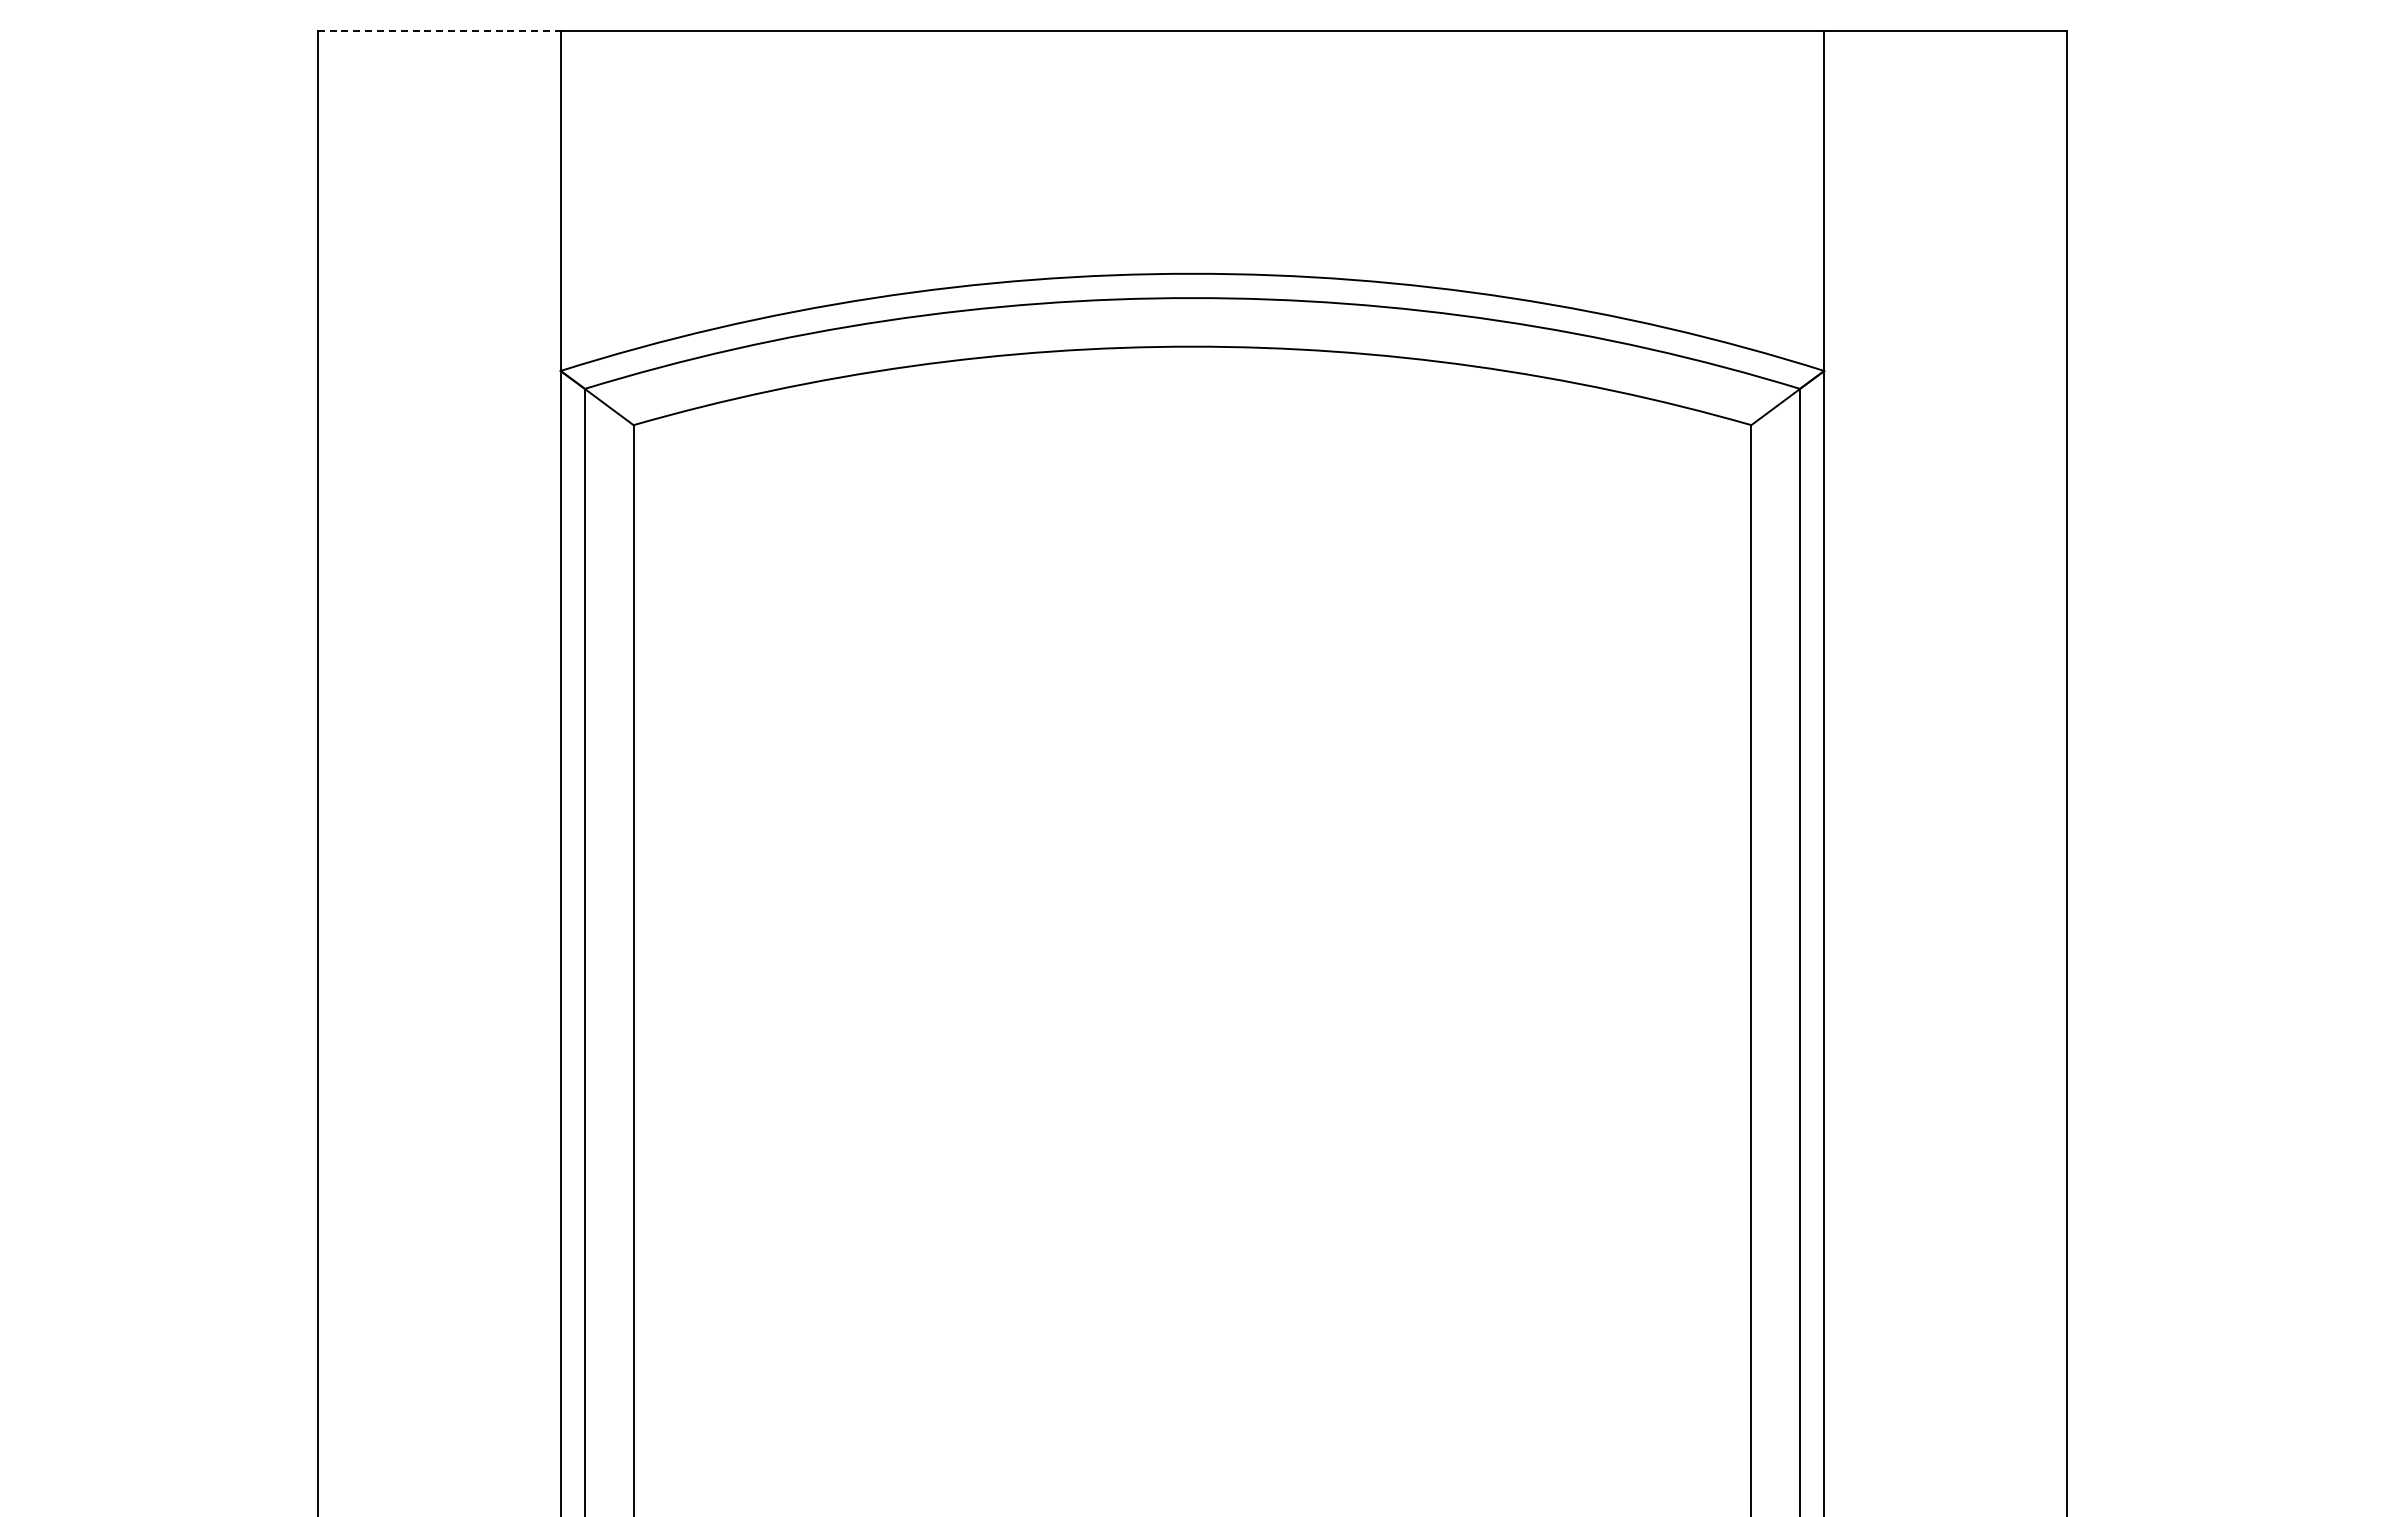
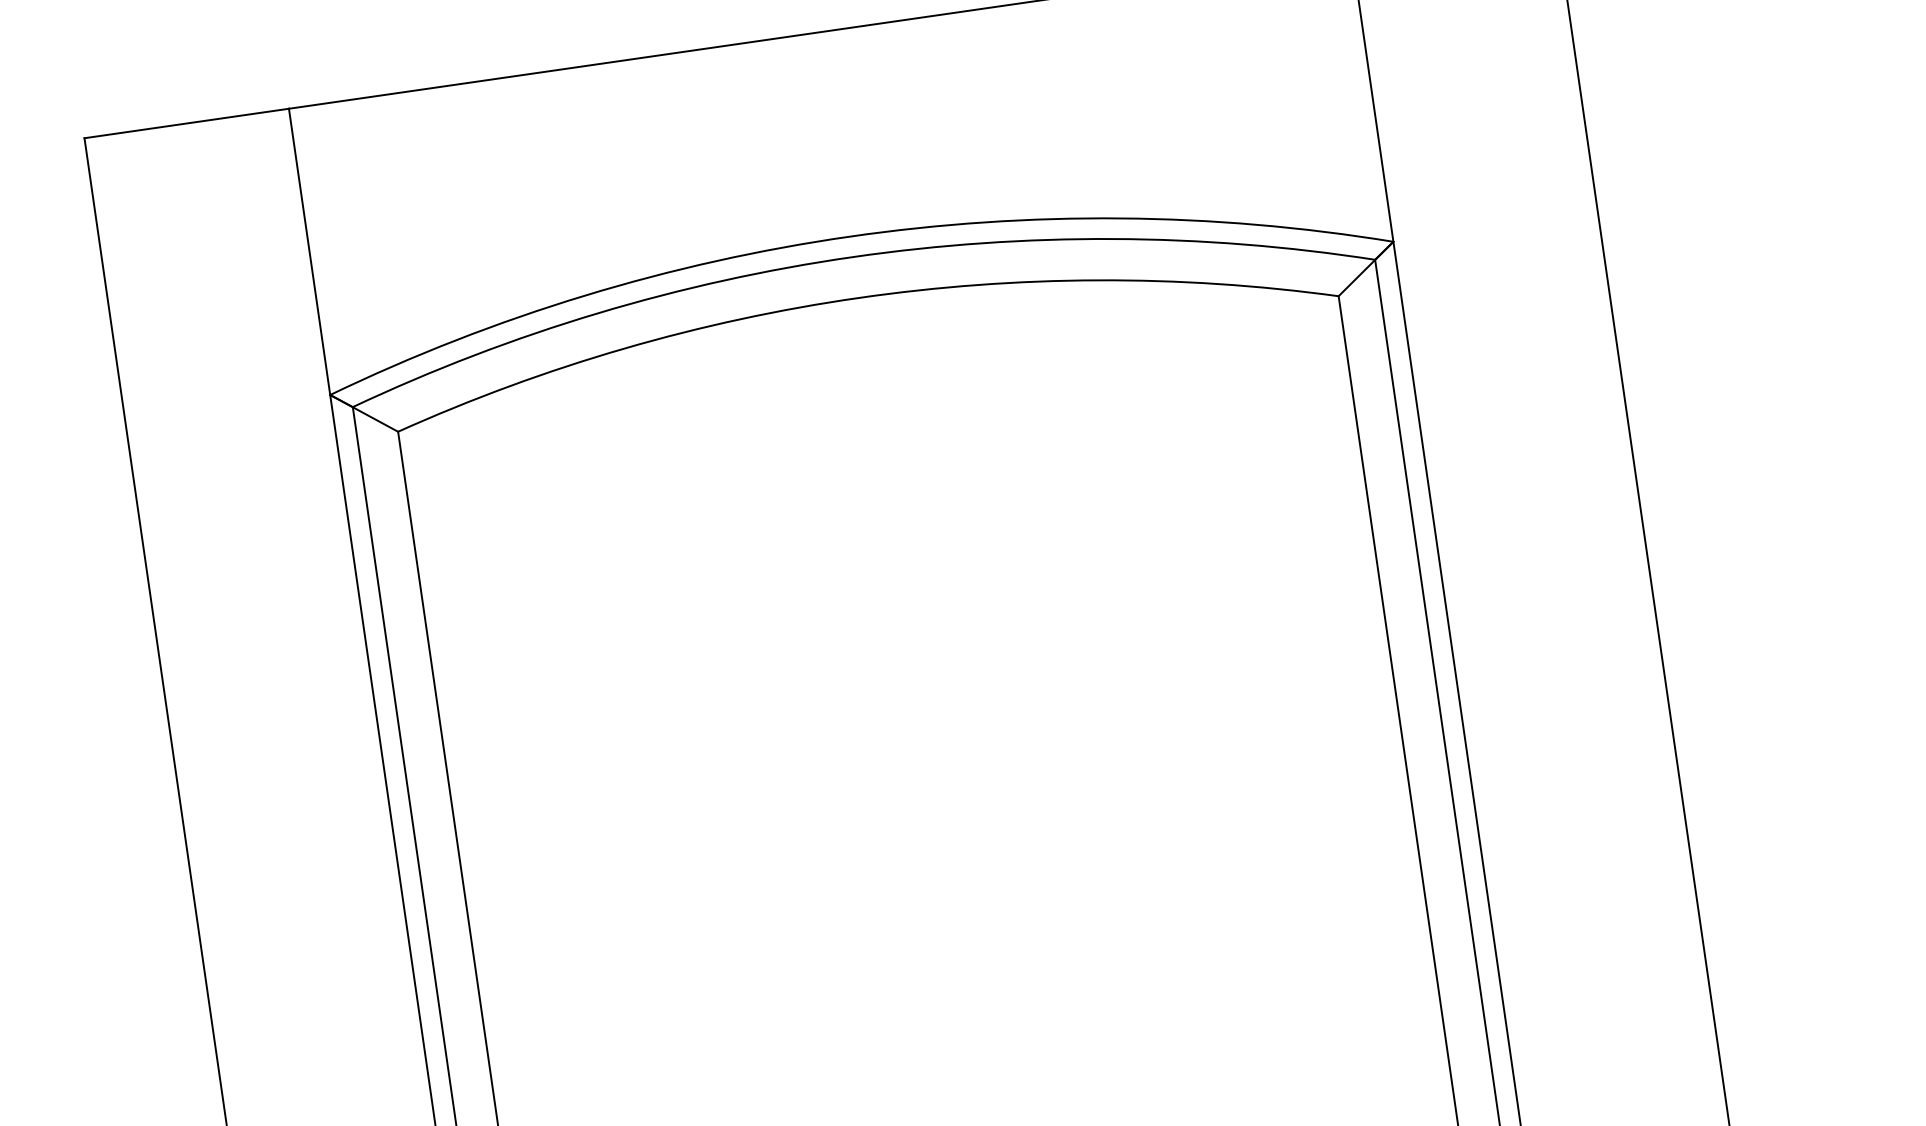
line: (439, 30) -> (186, 123), dashed -> solid

